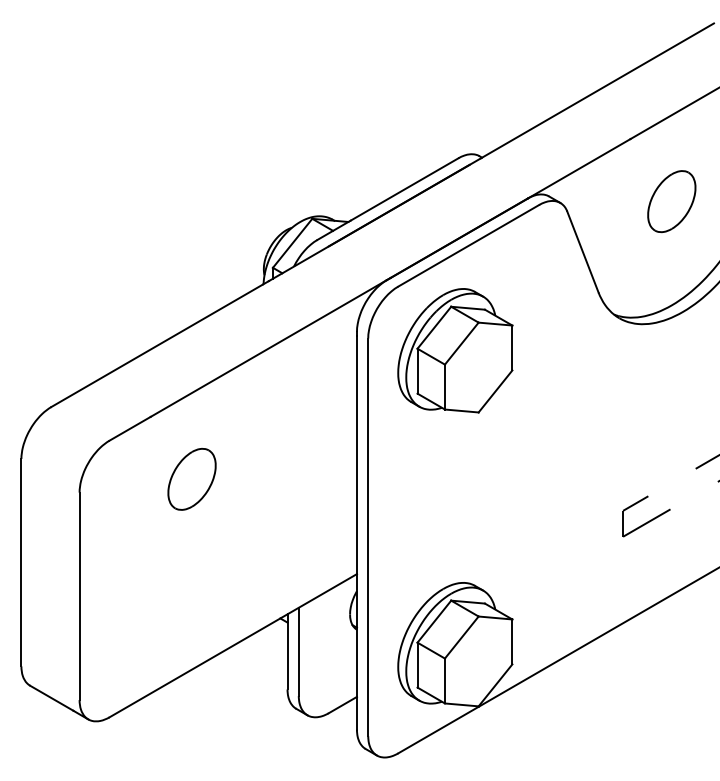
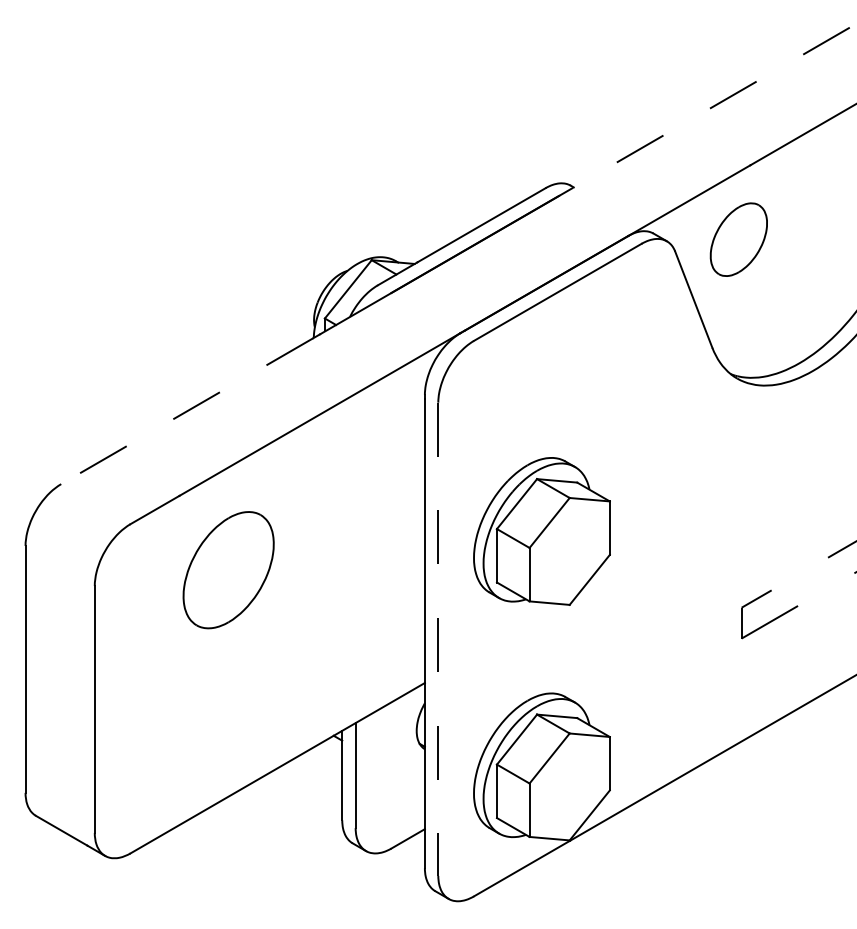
line: (597, 90) -> (711, 107), solid -> dashed
part: (671, 201) -> (738, 239), moved
line: (156, 346) -> (186, 412), solid -> dashed
part: (455, 350) -> (542, 531), moved
part: (191, 479) -> (227, 570), size x1.6
line: (368, 537) -> (438, 639), solid -> dashed

